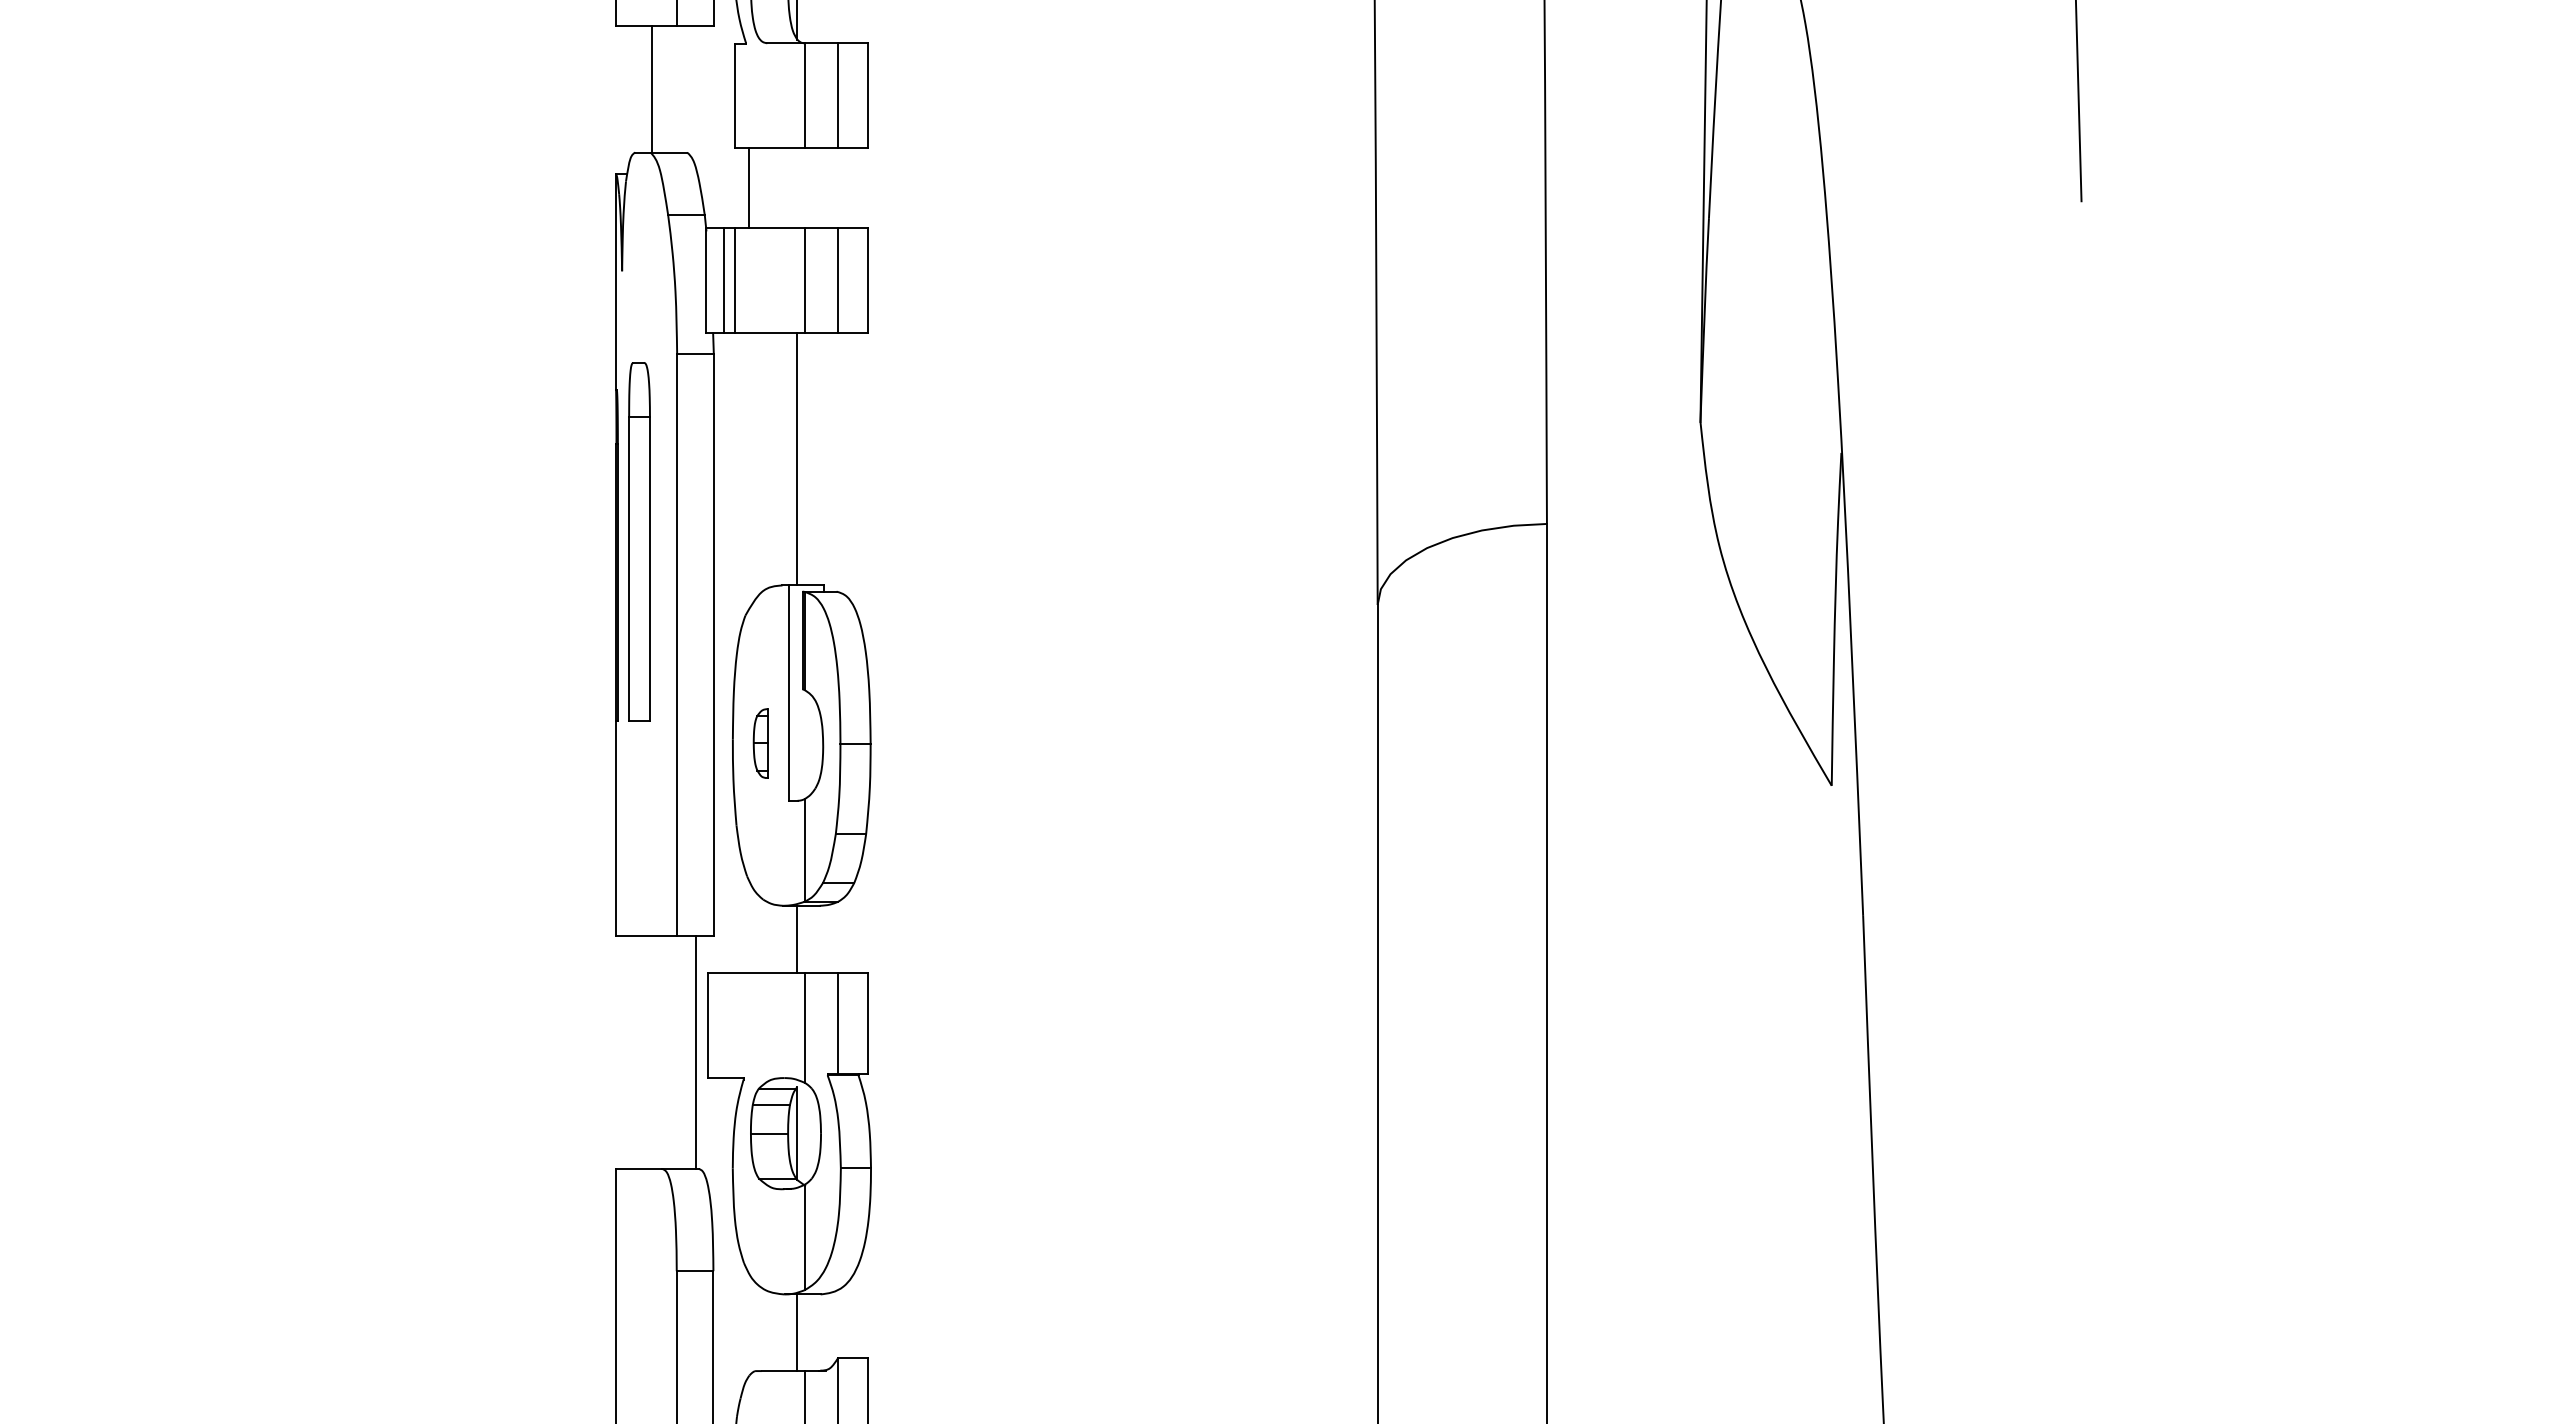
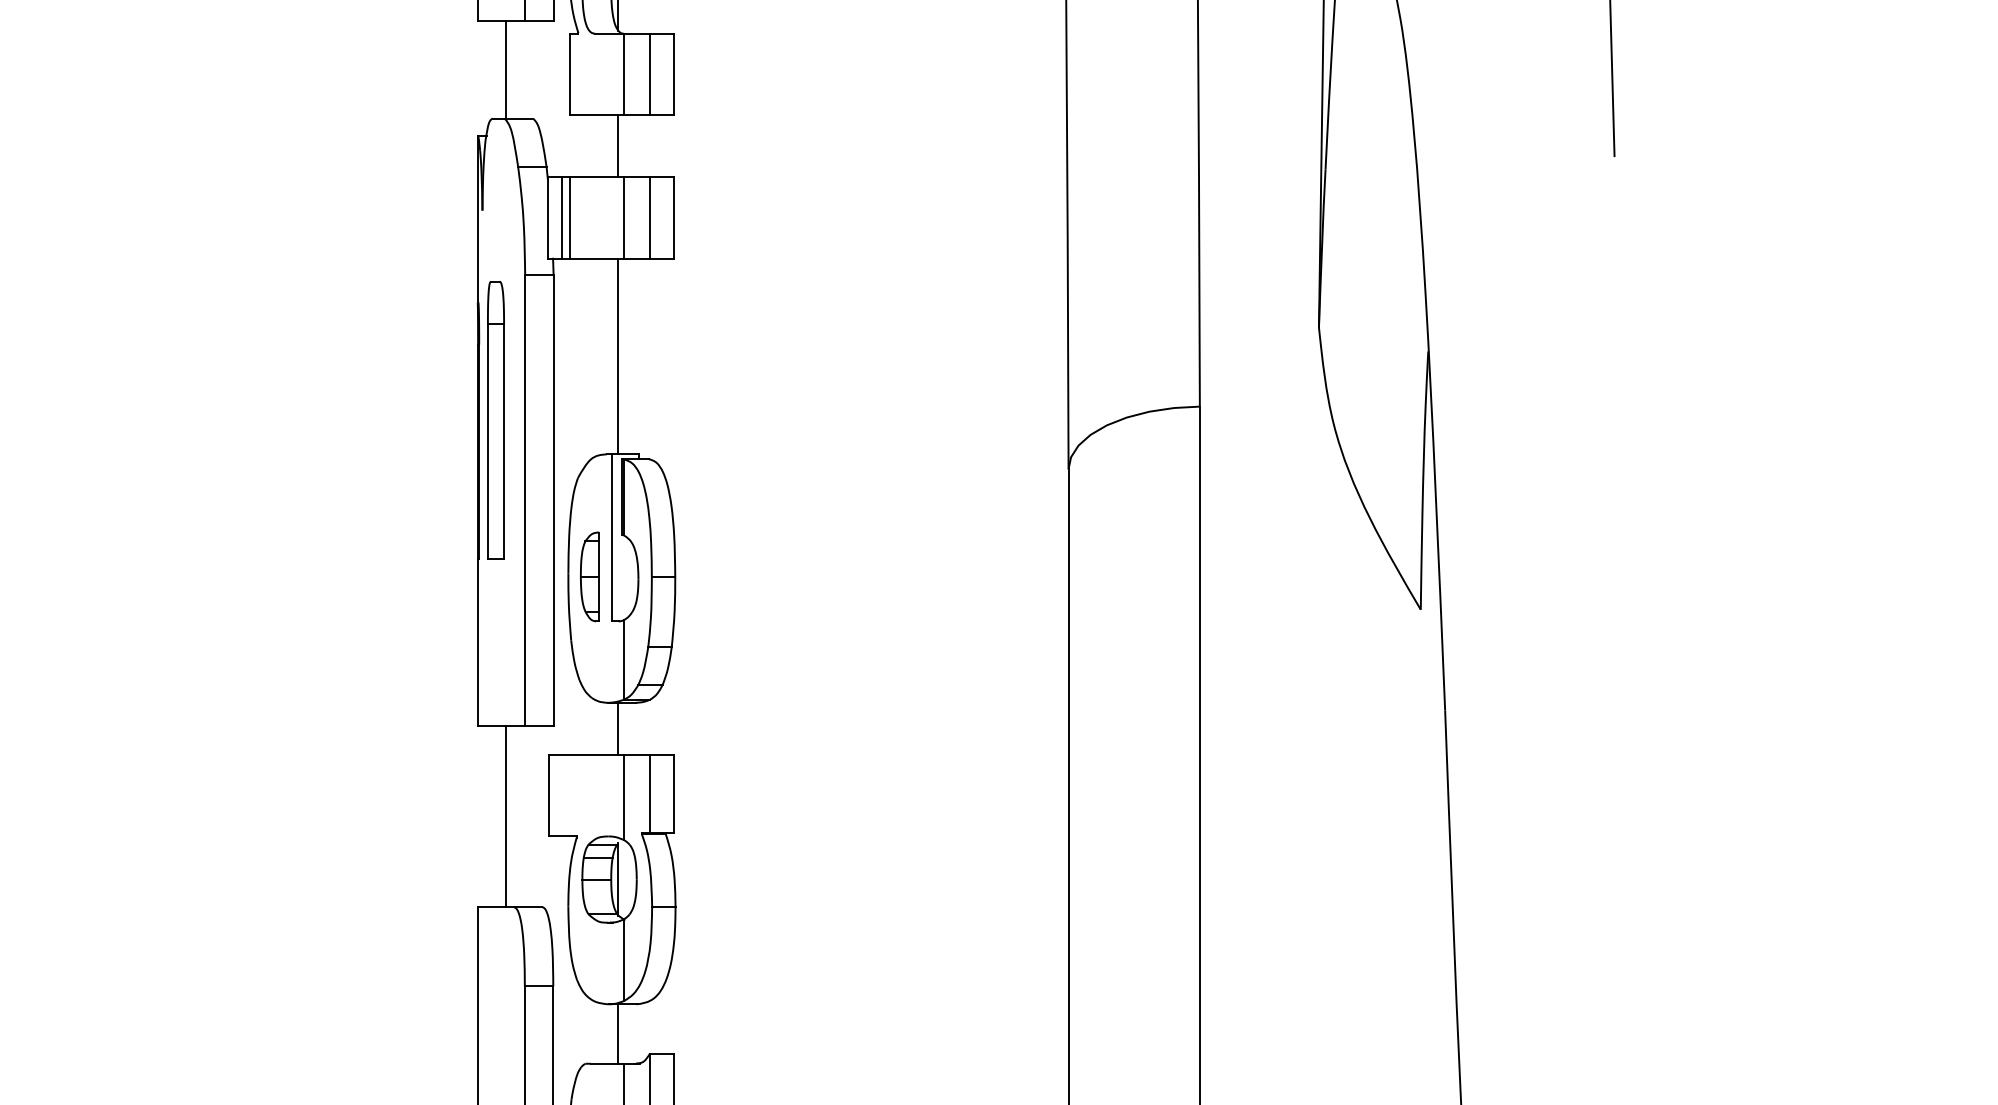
line: (749, 188) -> (618, 146), moved
part: (760, 743) -> (589, 576), size x1.67
line: (696, 1051) -> (506, 815), moved

